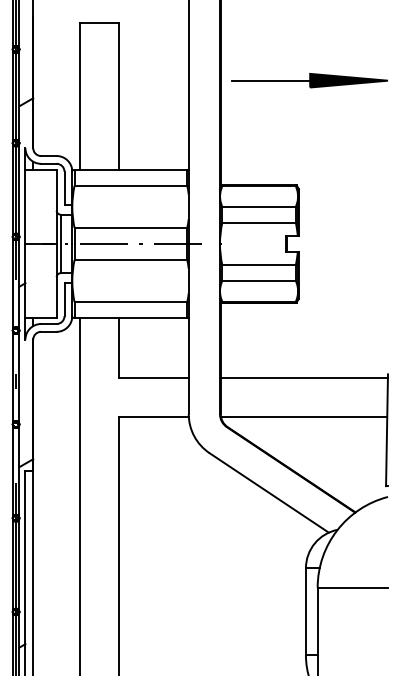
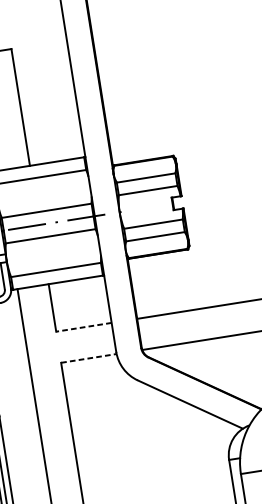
part: (309, 80) -> (170, 70), removed
line: (153, 377) -> (83, 327), solid -> dashed
line: (154, 416) -> (89, 358), solid -> dashed

